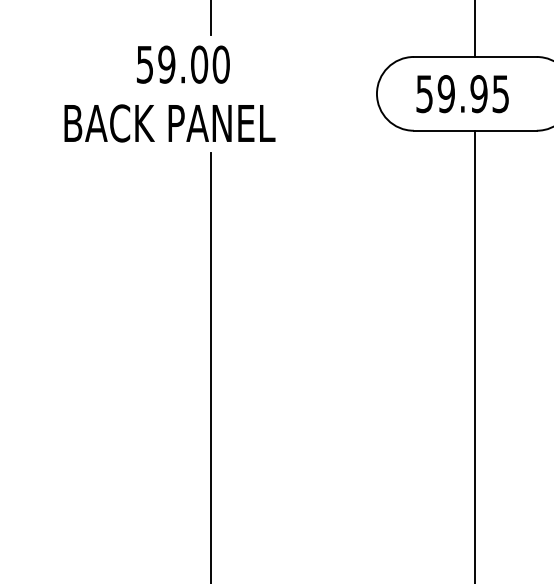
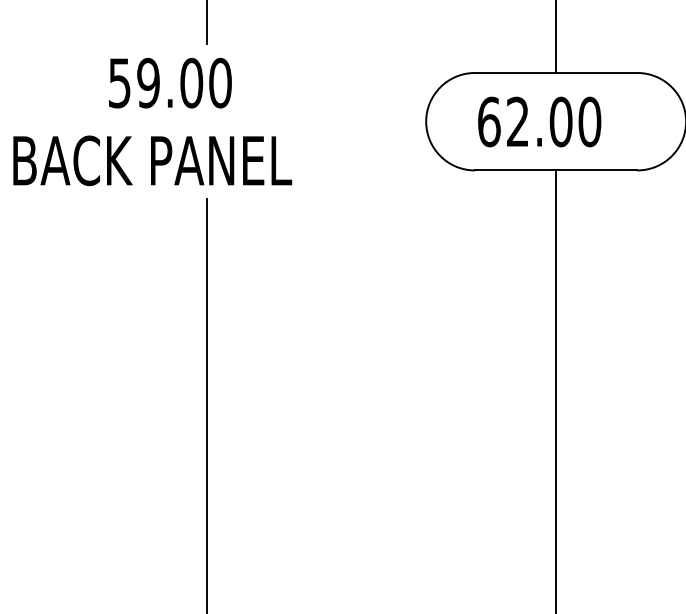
text: (462, 94) -> (539, 122), 59.95 -> 62.00

